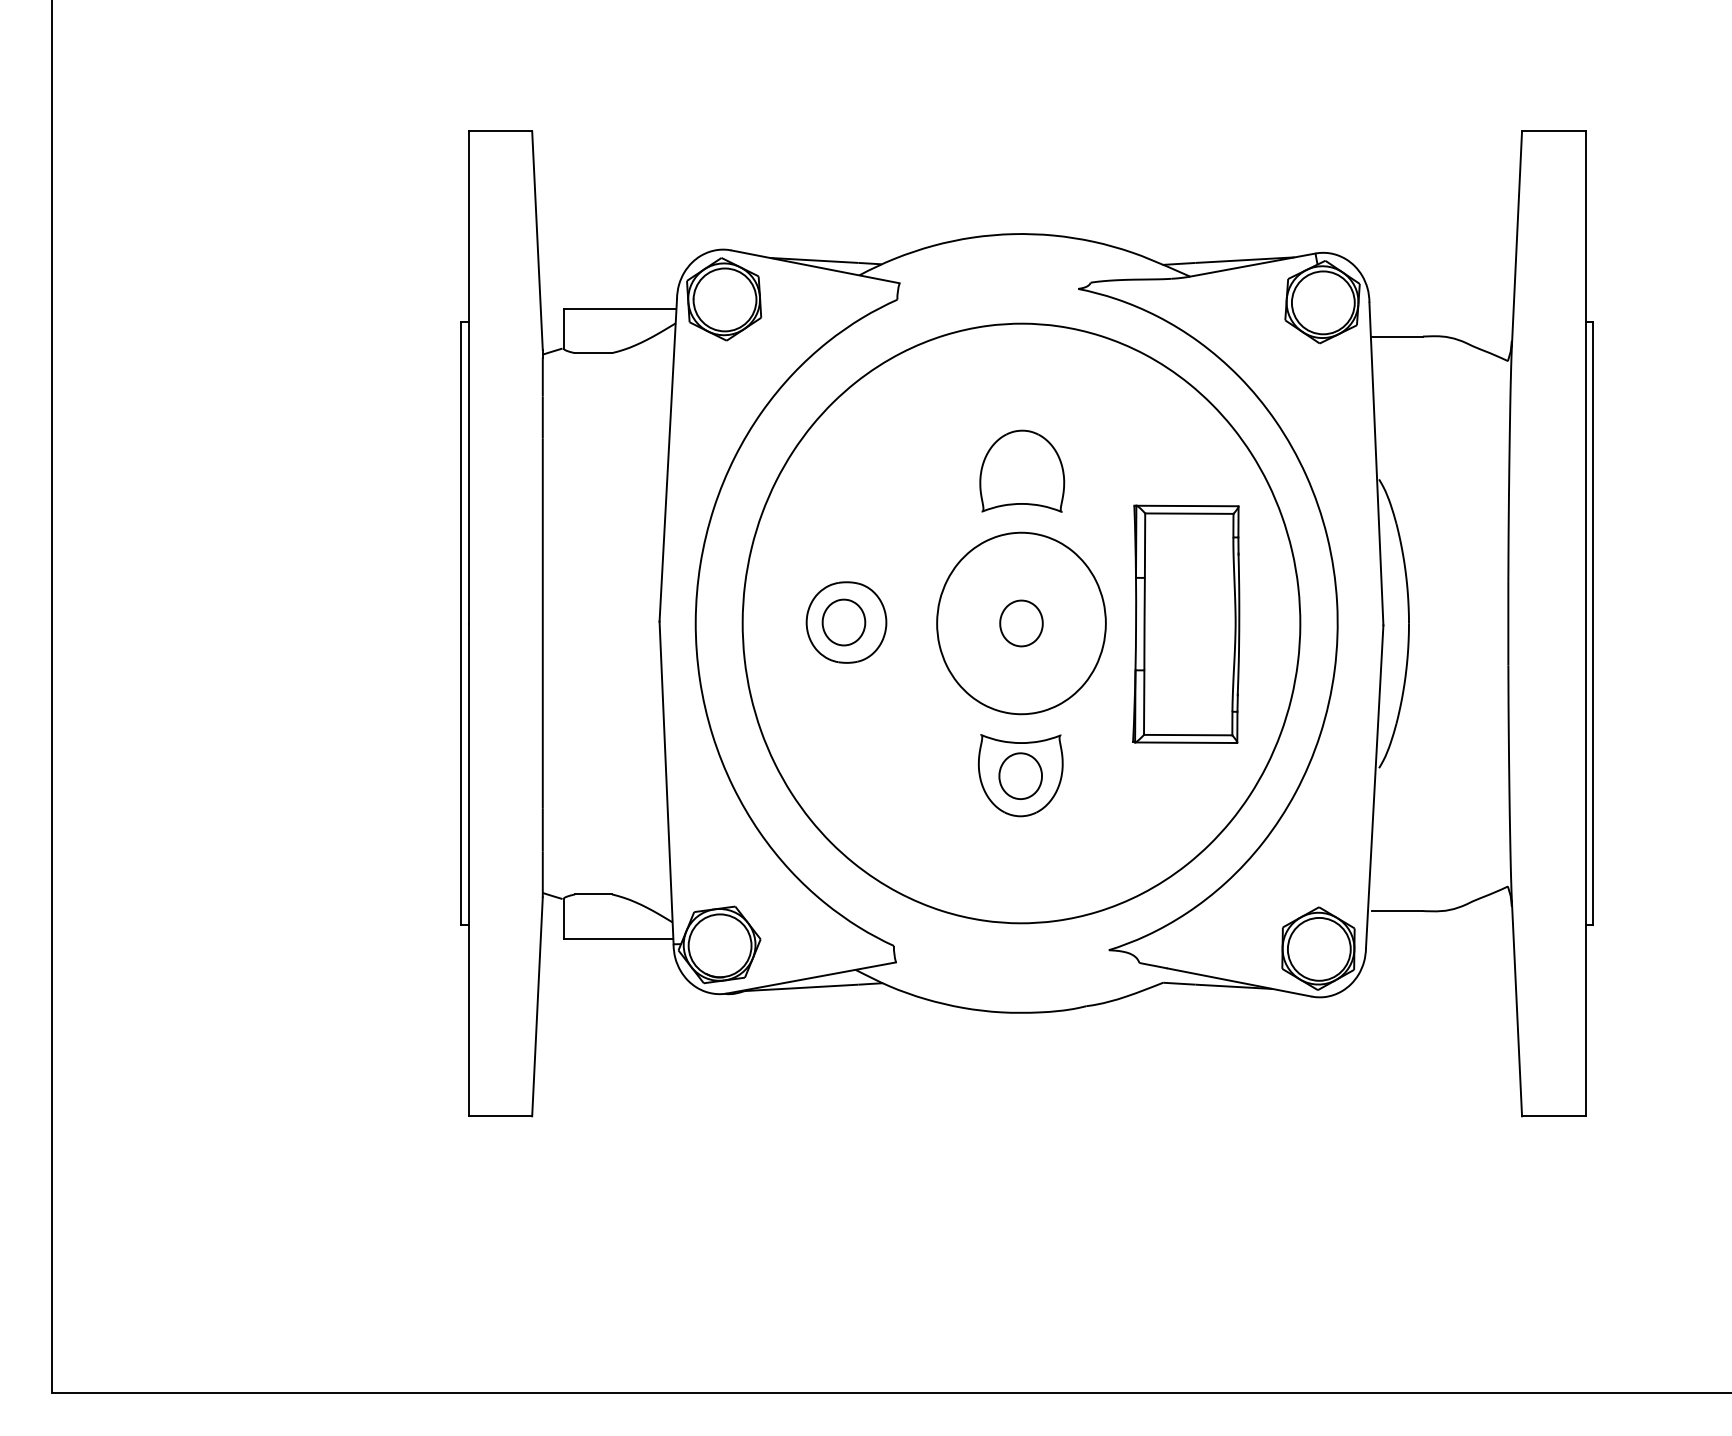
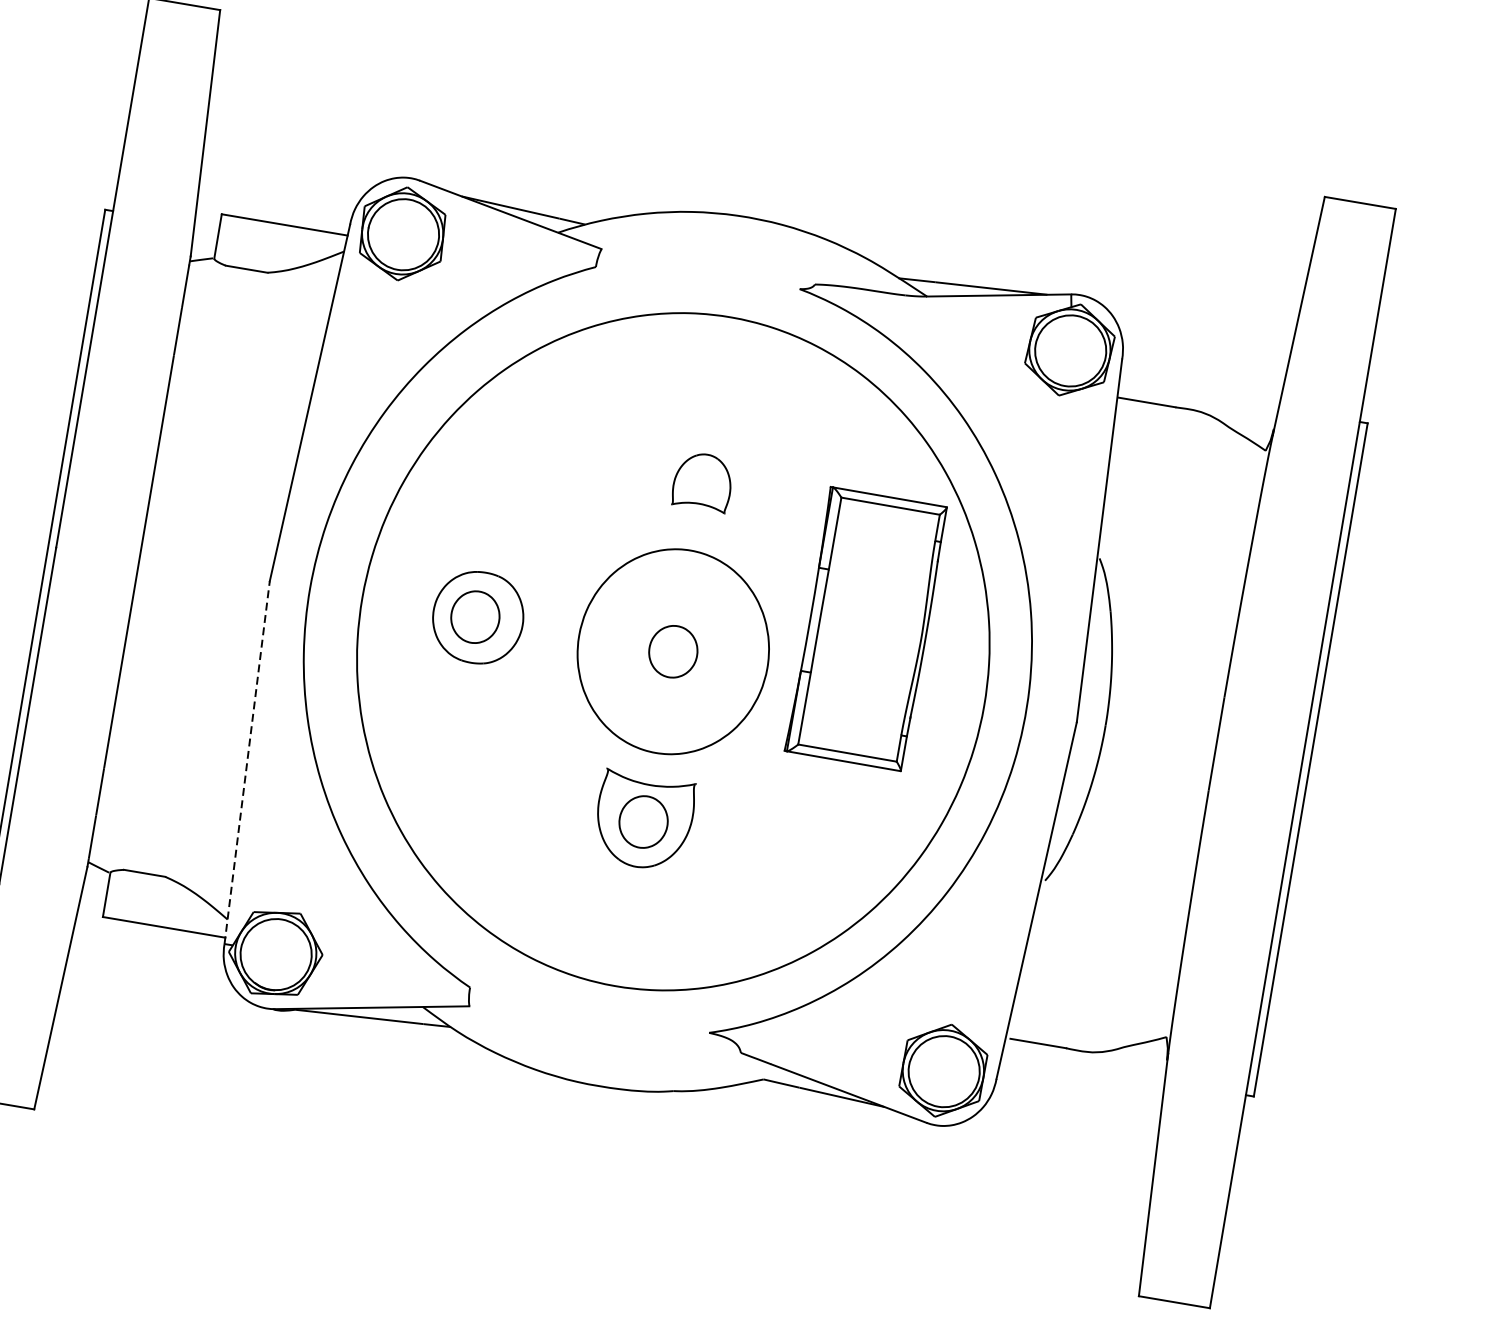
part: (1022, 470) -> (703, 481), size x0.6
part: (1186, 623) -> (866, 628), moved
line: (666, 782) -> (247, 762), solid -> dashed

